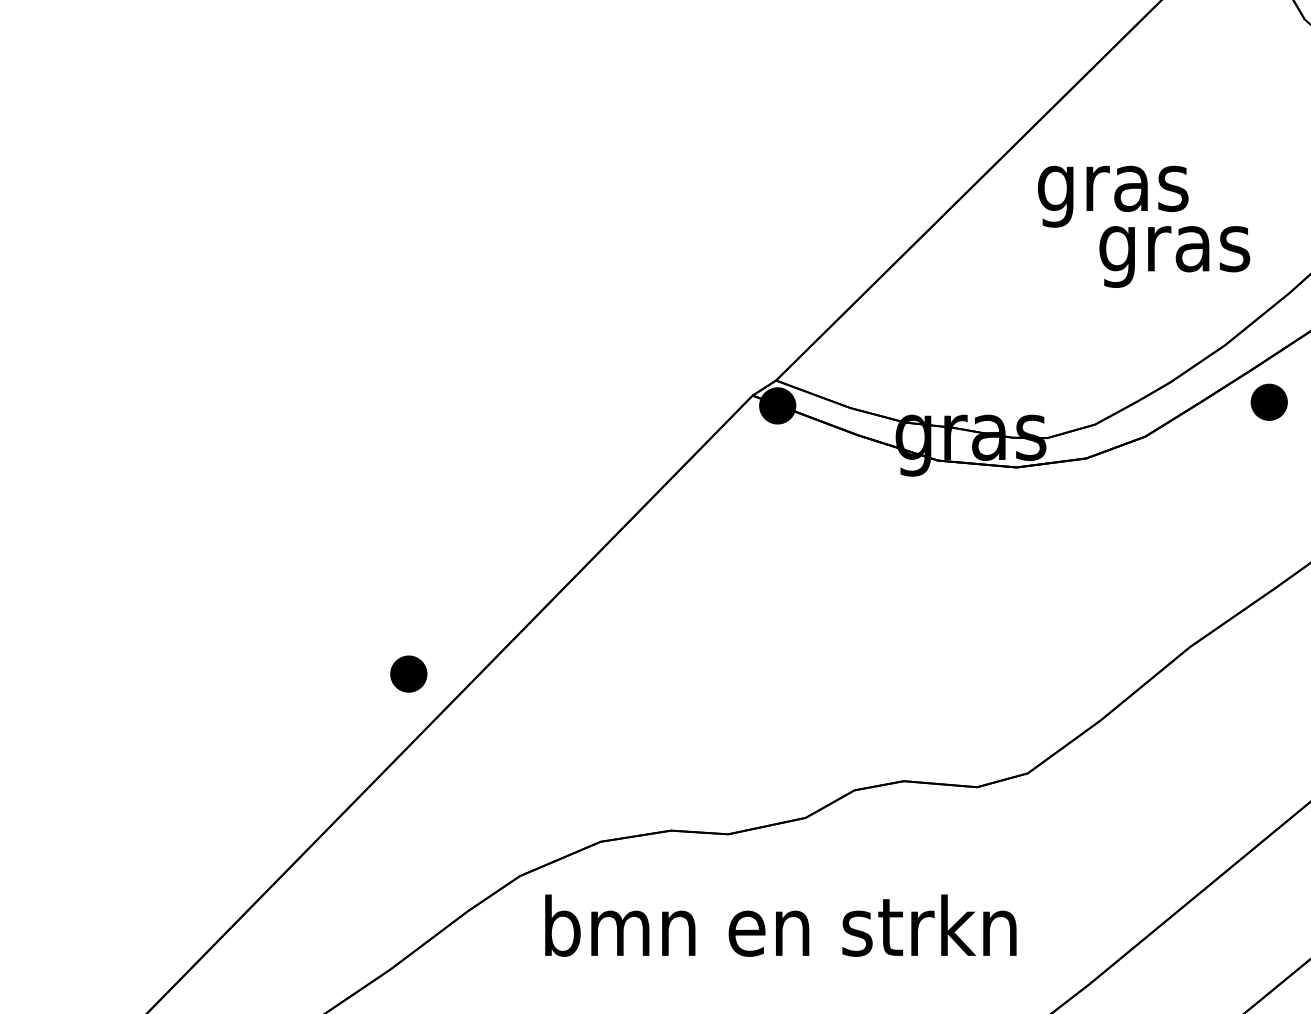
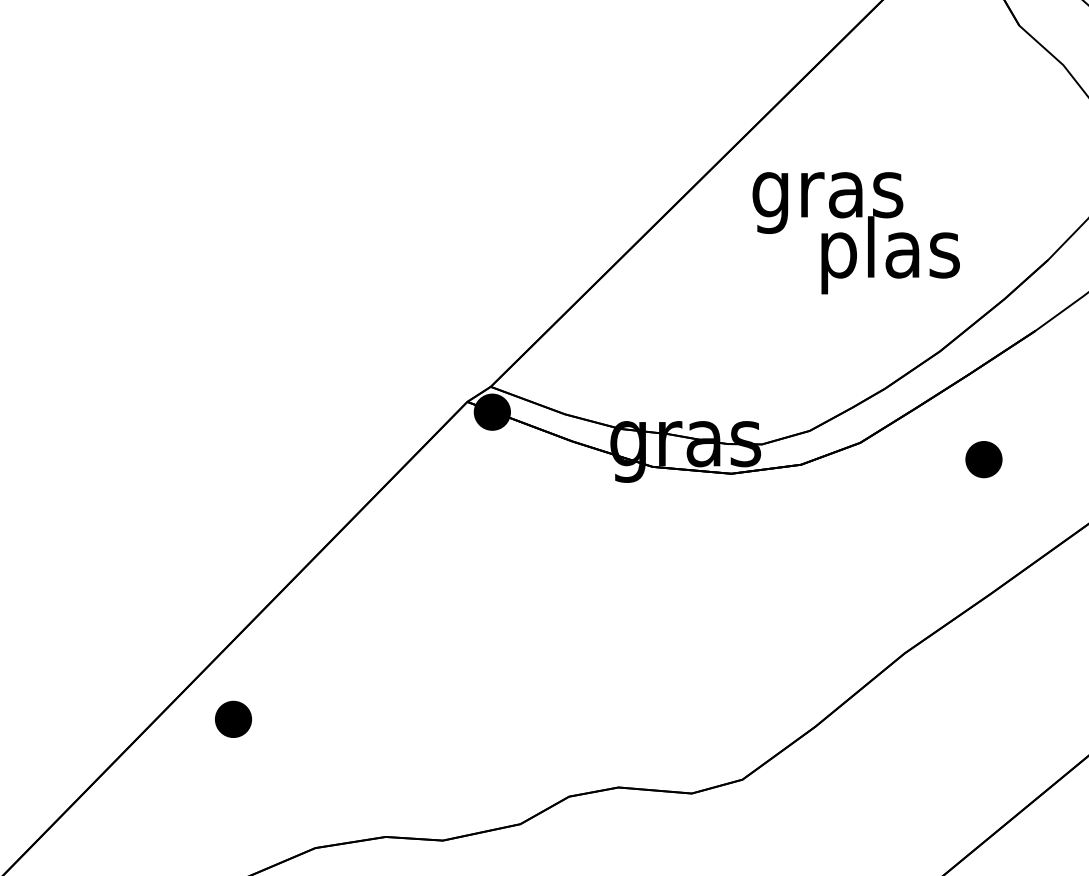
text: (1174, 248) -> (889, 254), gras -> plas
part: (1268, 401) -> (983, 458), moved
part: (408, 673) -> (233, 718), moved

